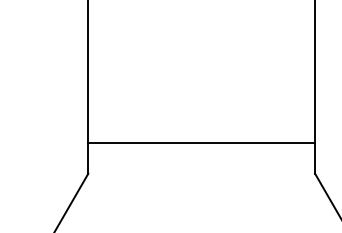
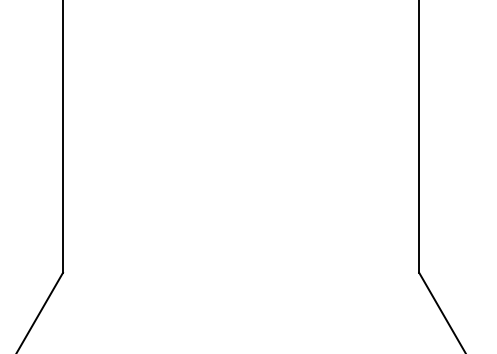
line: (201, 143) -> (240, 225), removed

